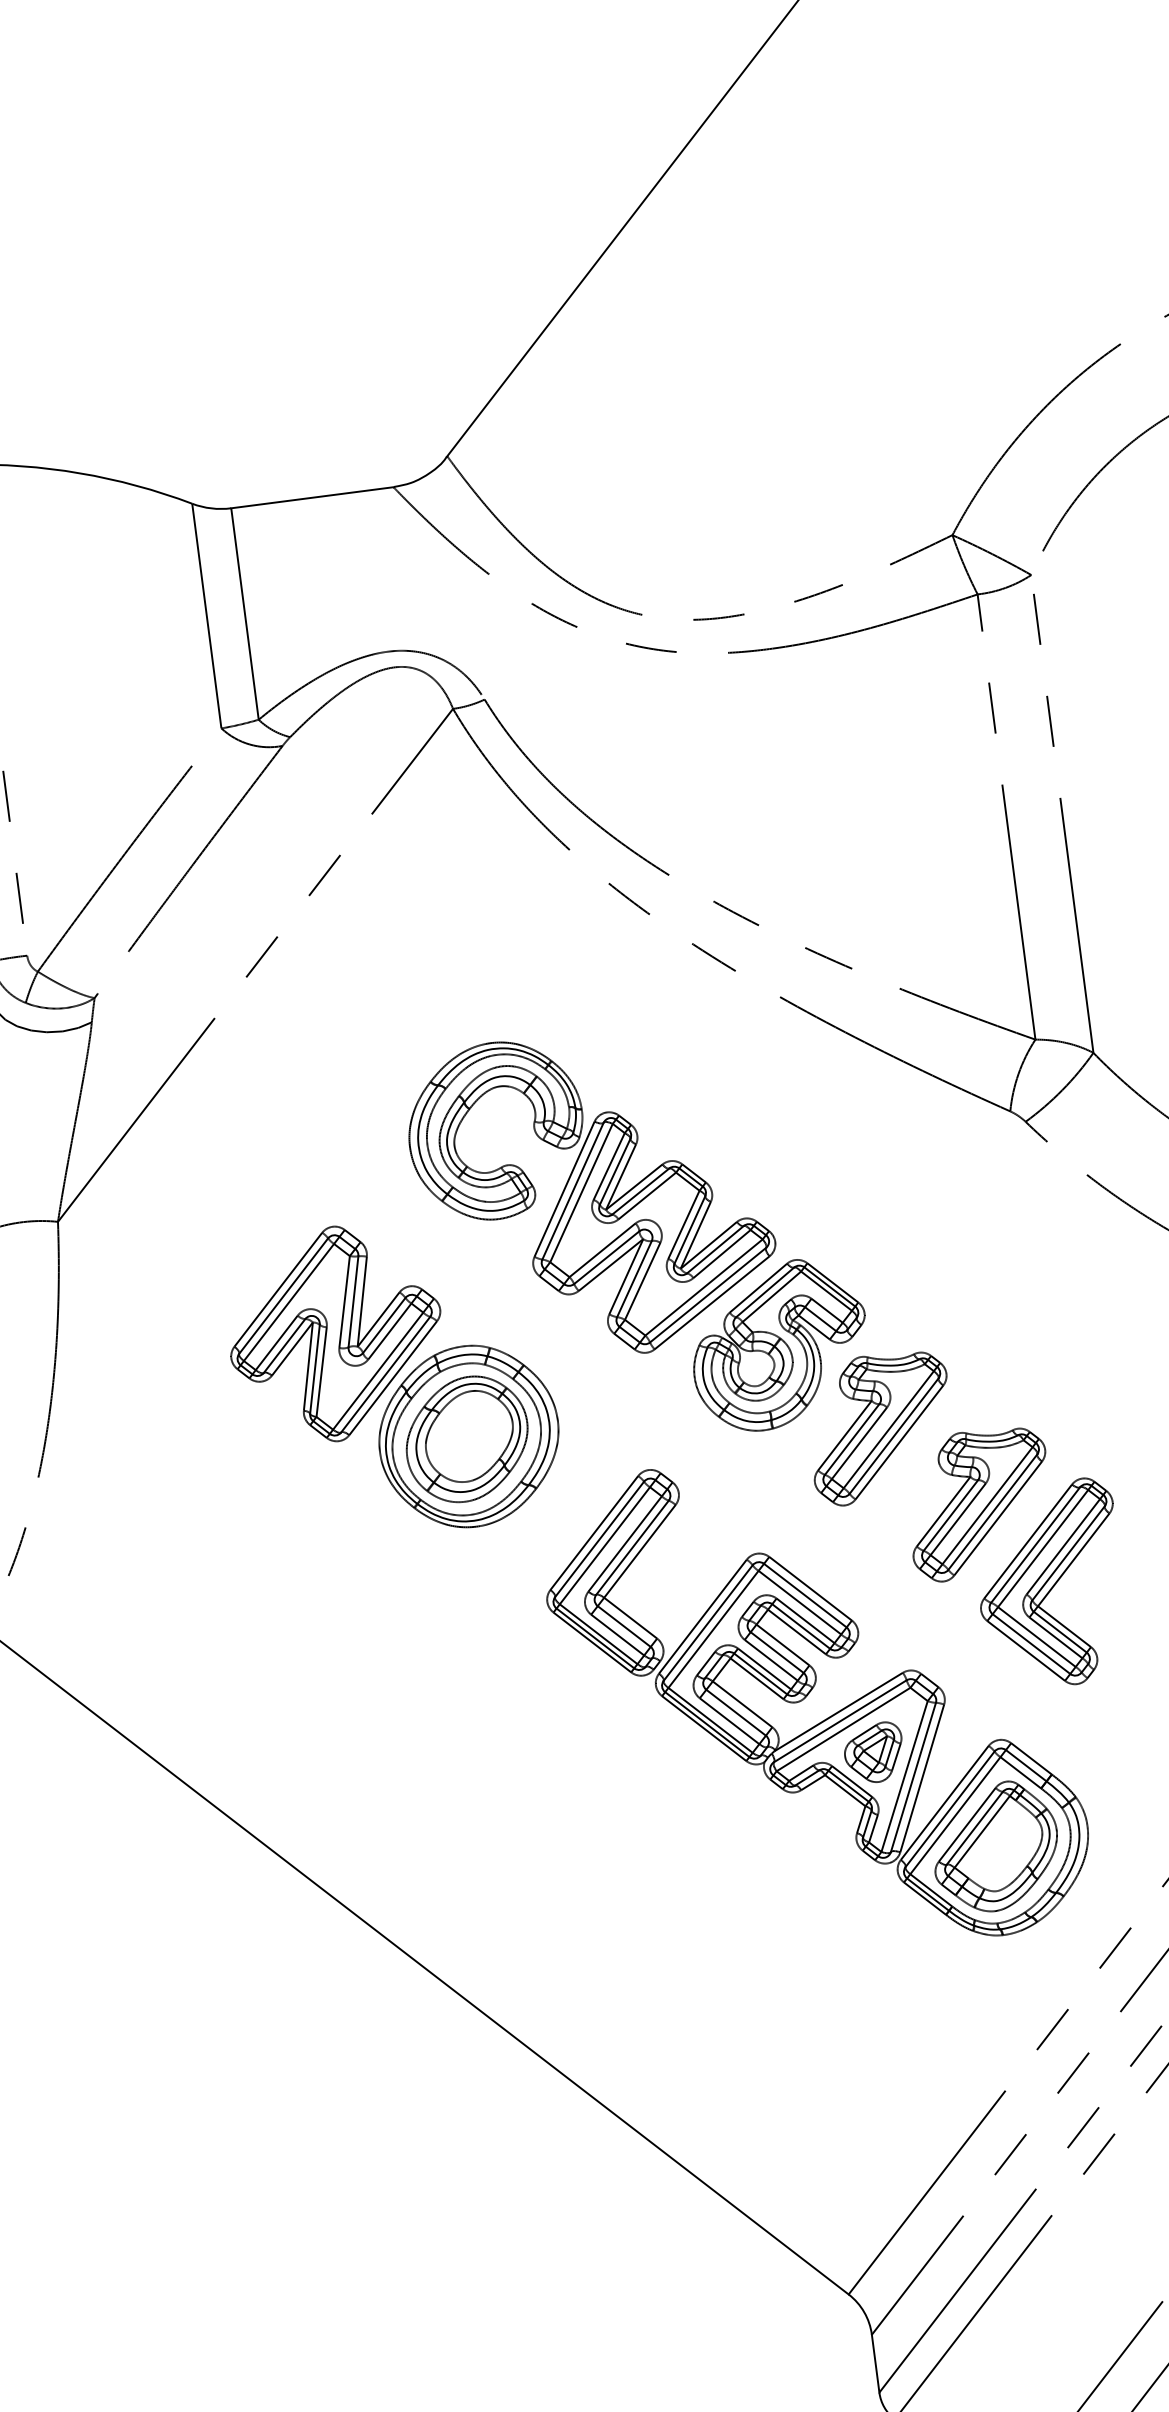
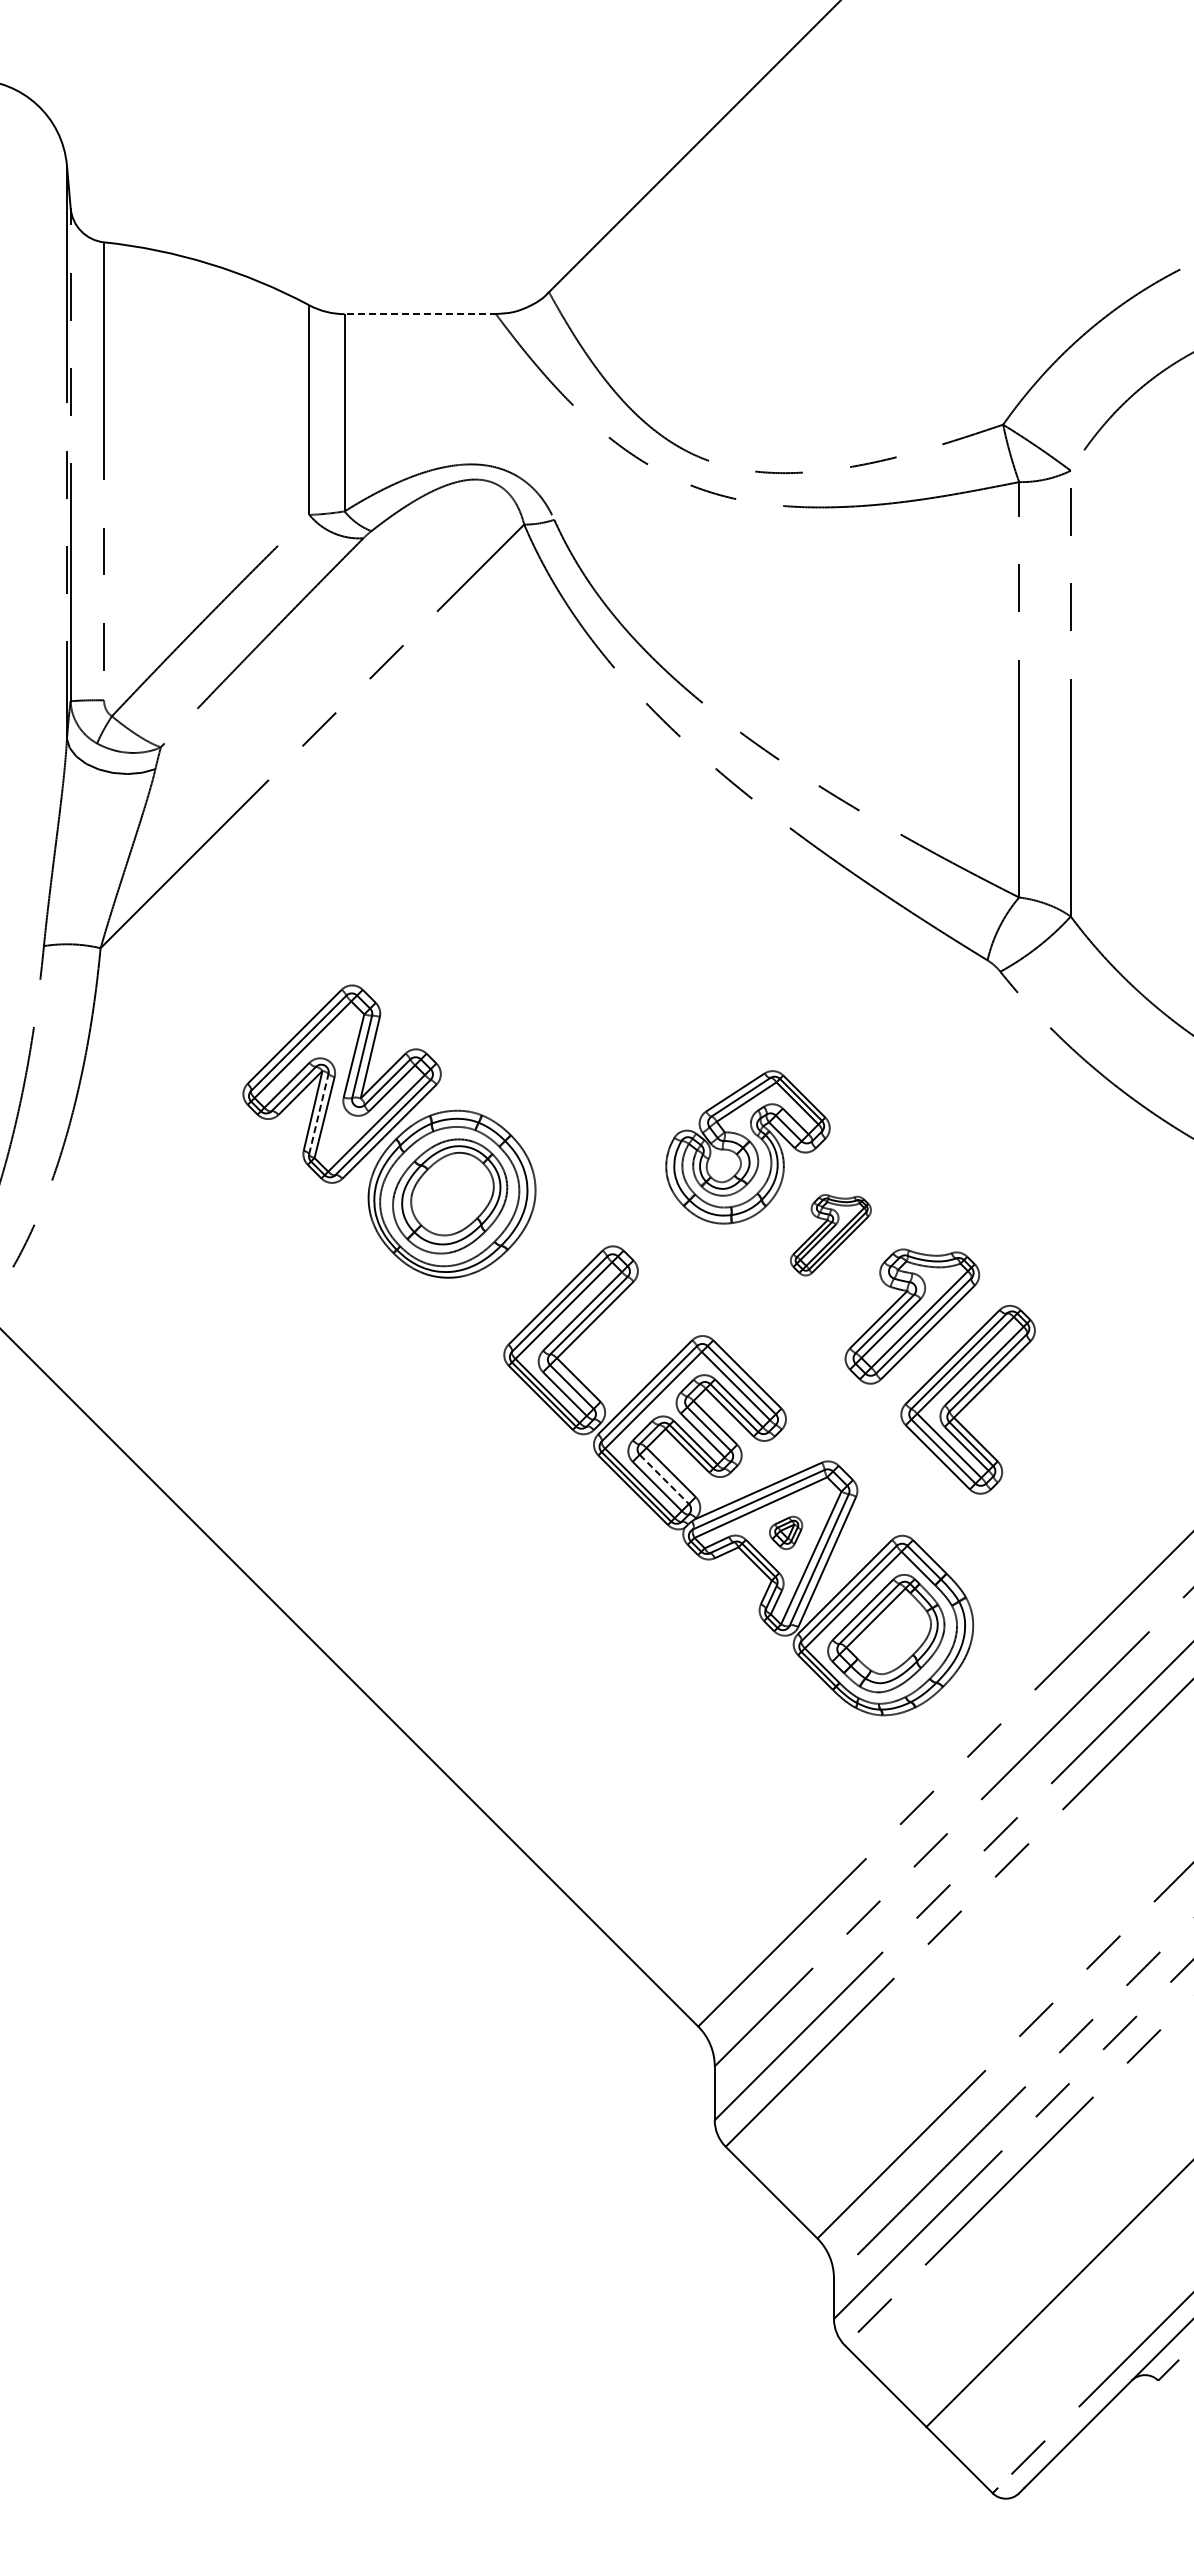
line: (312, 498) -> (420, 314), solid -> dashed
part: (592, 1194) -> (594, 986), removed
line: (314, 1368) -> (318, 1113), solid -> dashed
part: (880, 1428) -> (830, 1235), size x0.6
line: (736, 1712) -> (664, 1479), solid -> dashed
part: (873, 1752) -> (785, 1532), size x0.6

